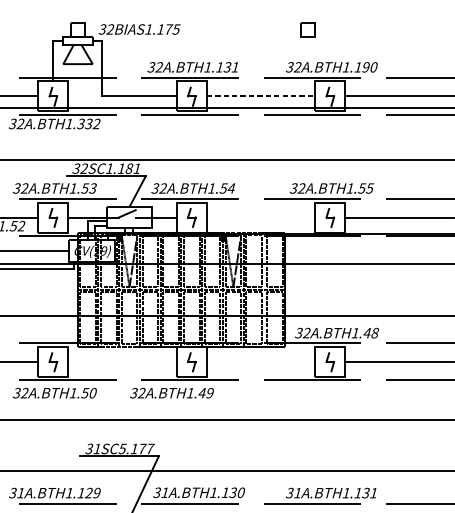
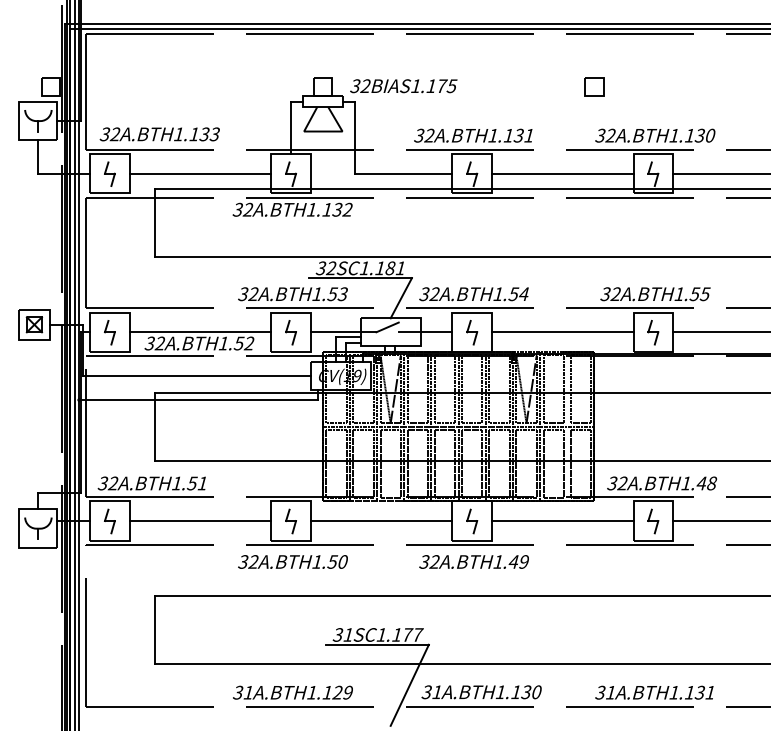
part: (308, 29) -> (594, 86), moved
text: (365, 67) -> (699, 135), 1.190 -> 1.130
line: (260, 96) -> (562, 173), dashed -> solid
text: (80, 123) -> (326, 209), 1.332 -> 1.132
line: (260, 217) -> (562, 332), added
line: (122, 362) -> (381, 521), added
line: (260, 362) -> (562, 521), added
text: (171, 392) -> (473, 561), moved
text: (122, 448) -> (381, 634), 31SC5.177 -> 31SC1.177

